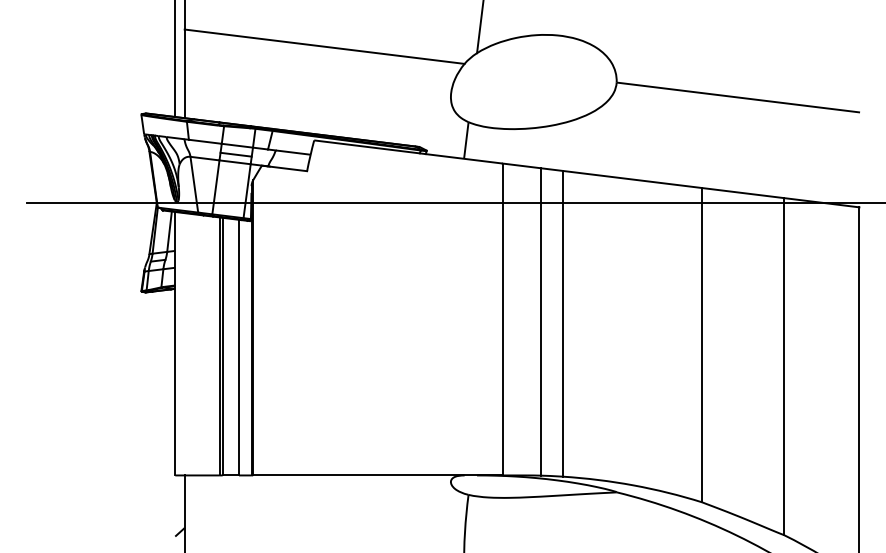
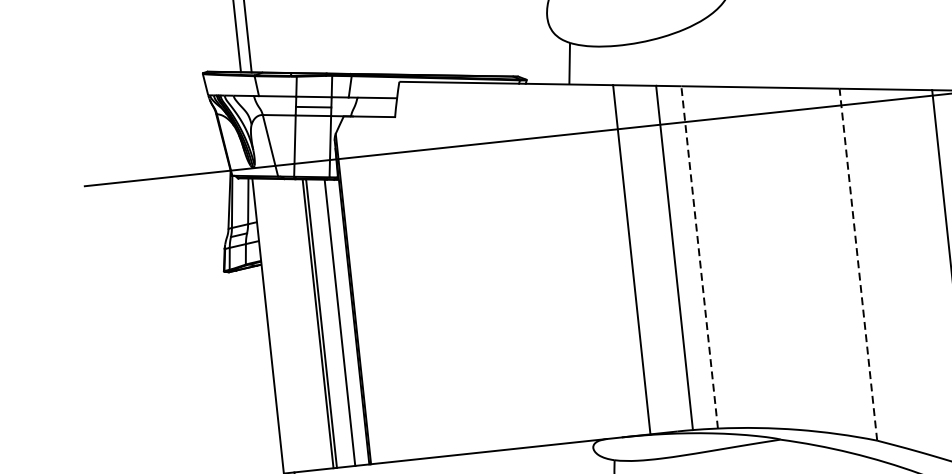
line: (562, 323) -> (699, 257), solid -> dashed
line: (702, 344) -> (858, 263), solid -> dashed

